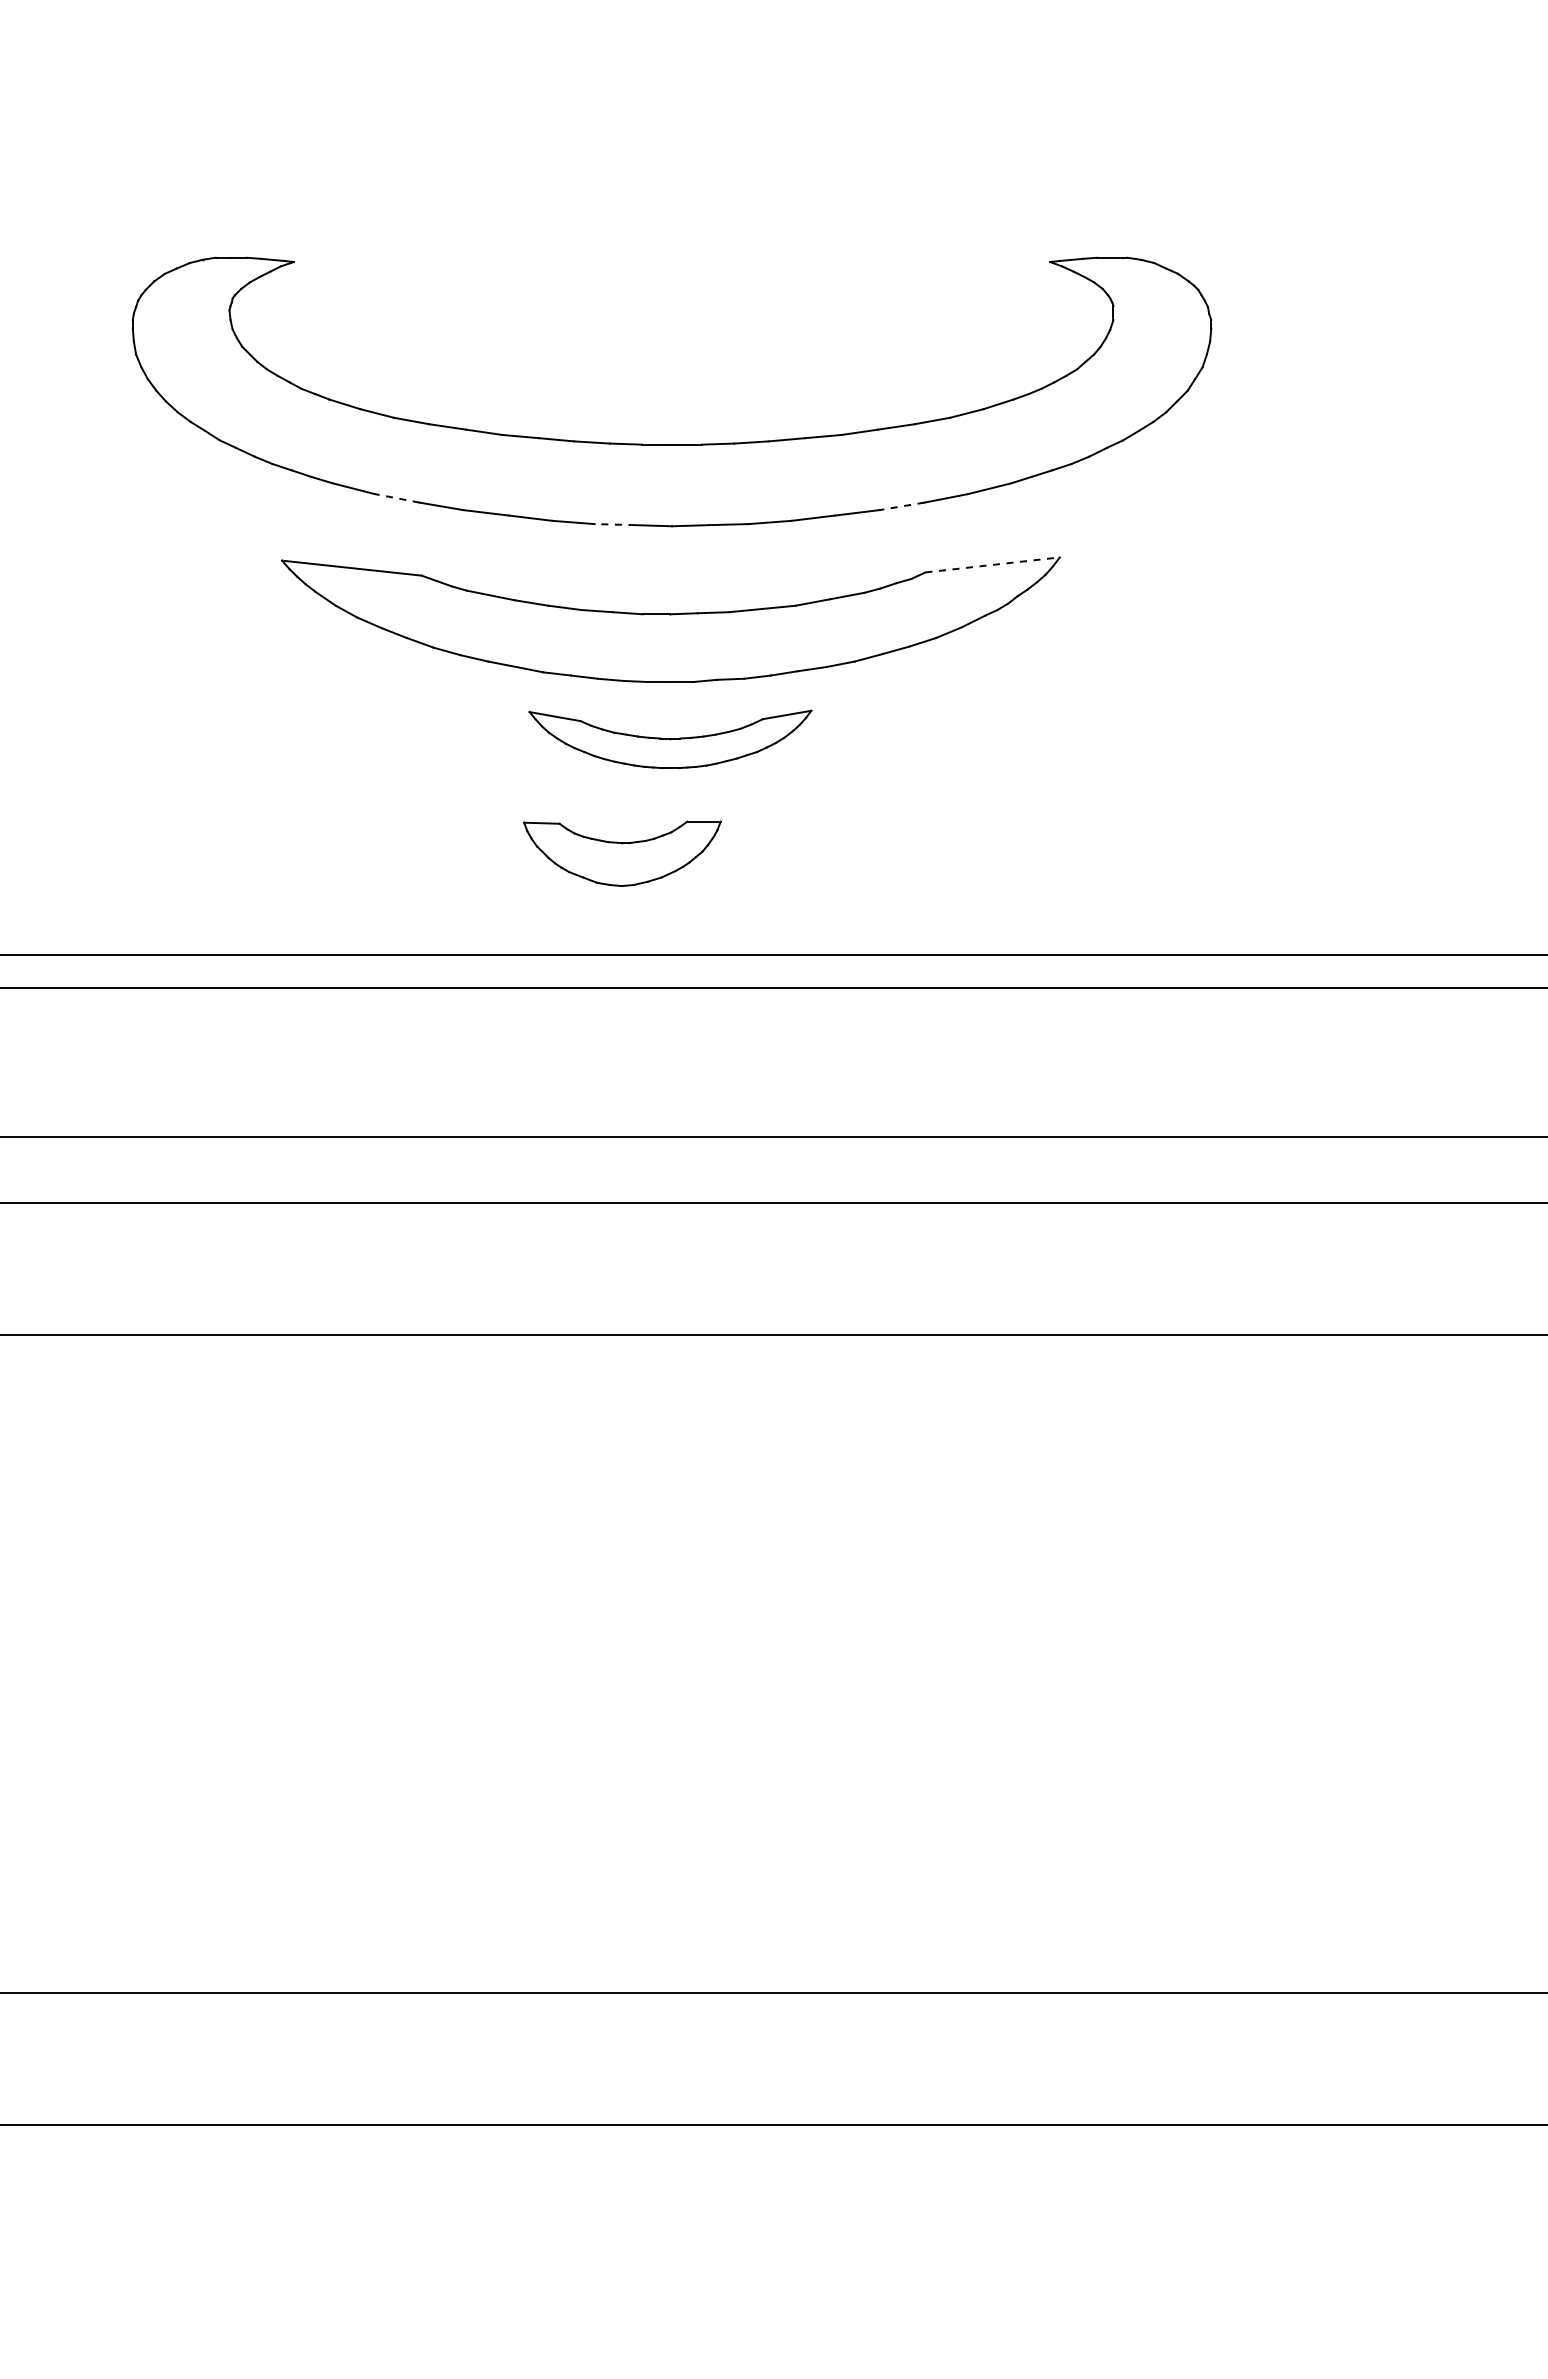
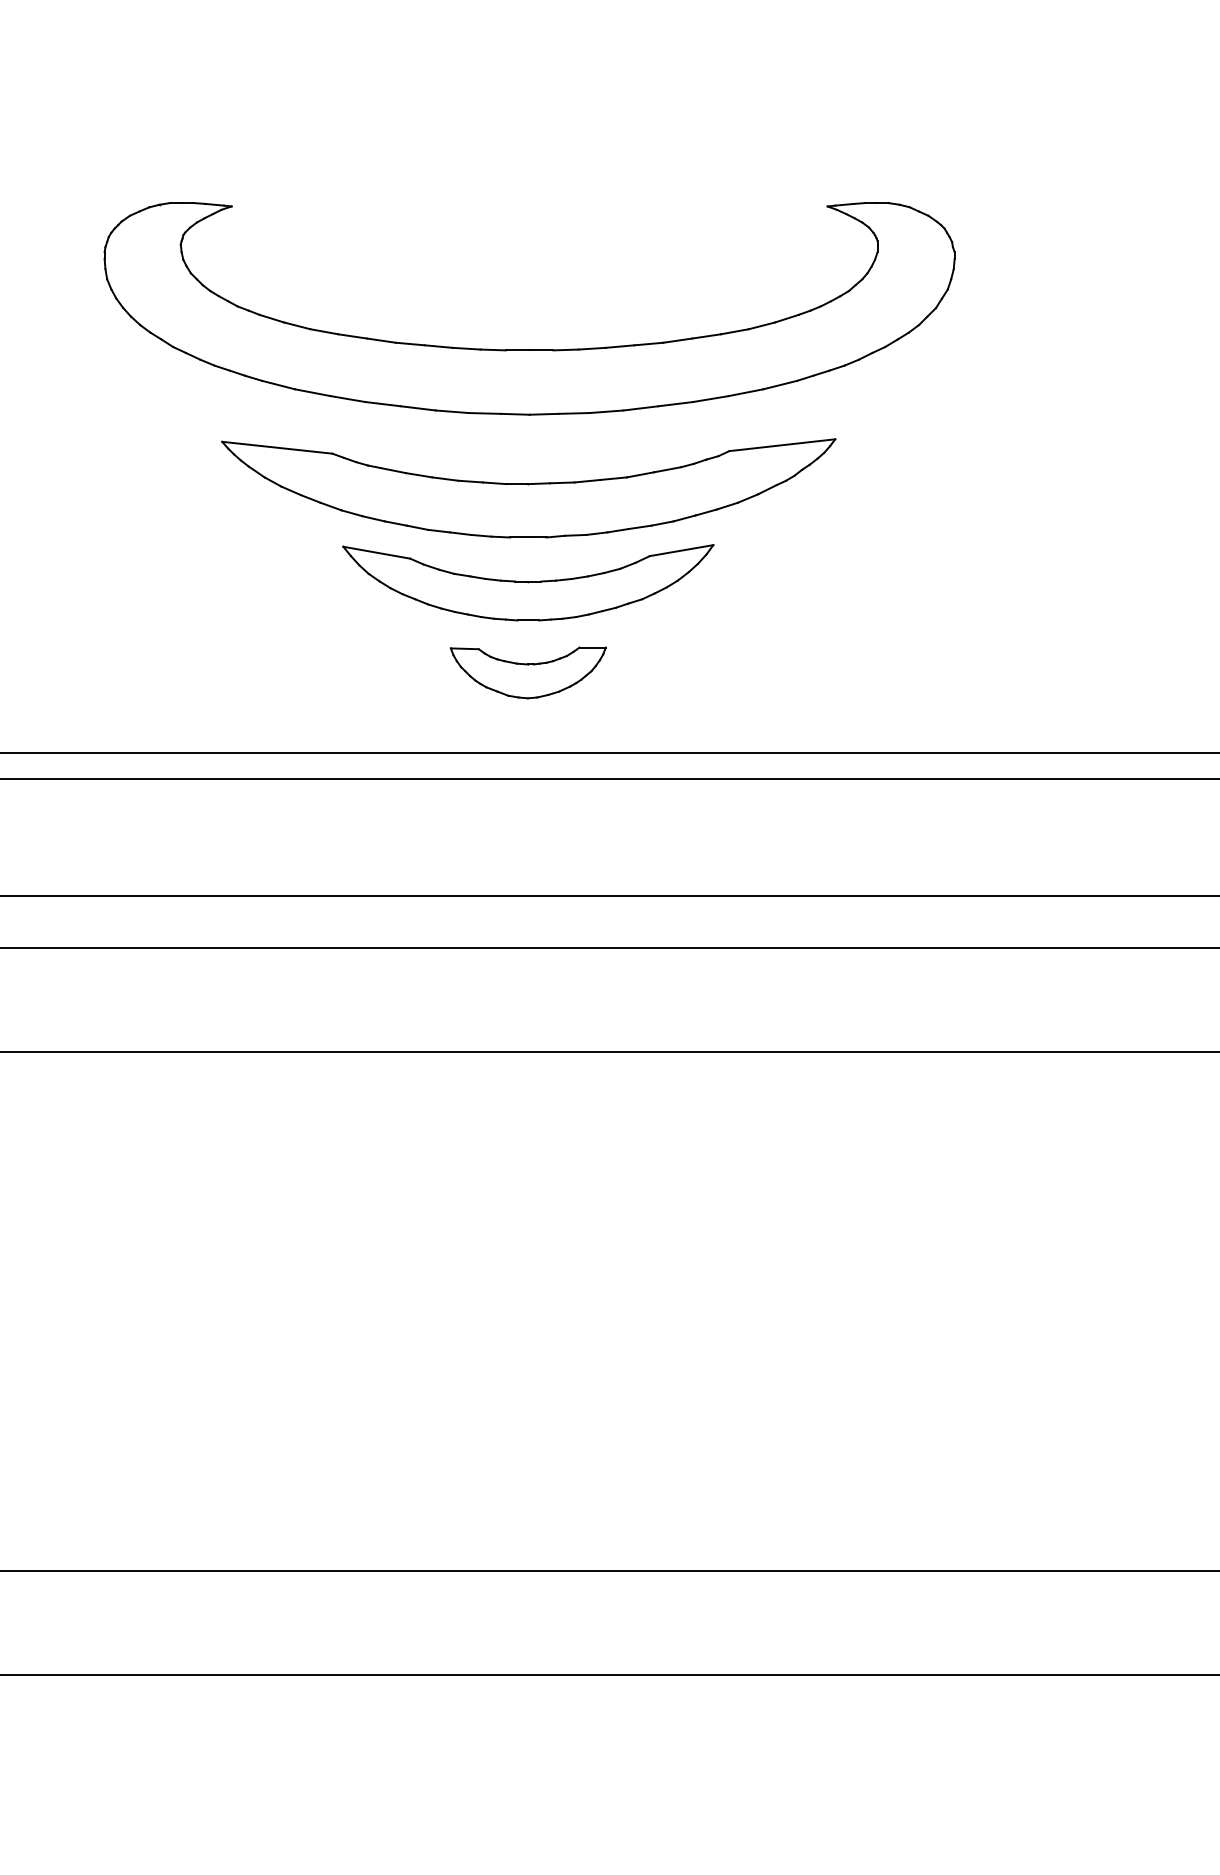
line: (397, 498) -> (313, 392), dashed -> solid
line: (901, 506) -> (710, 399), dashed -> solid
line: (614, 524) -> (484, 413), dashed -> solid
line: (992, 564) -> (782, 444), dashed -> solid
part: (670, 739) -> (528, 582), size x1.67
part: (622, 853) -> (528, 672), moved

